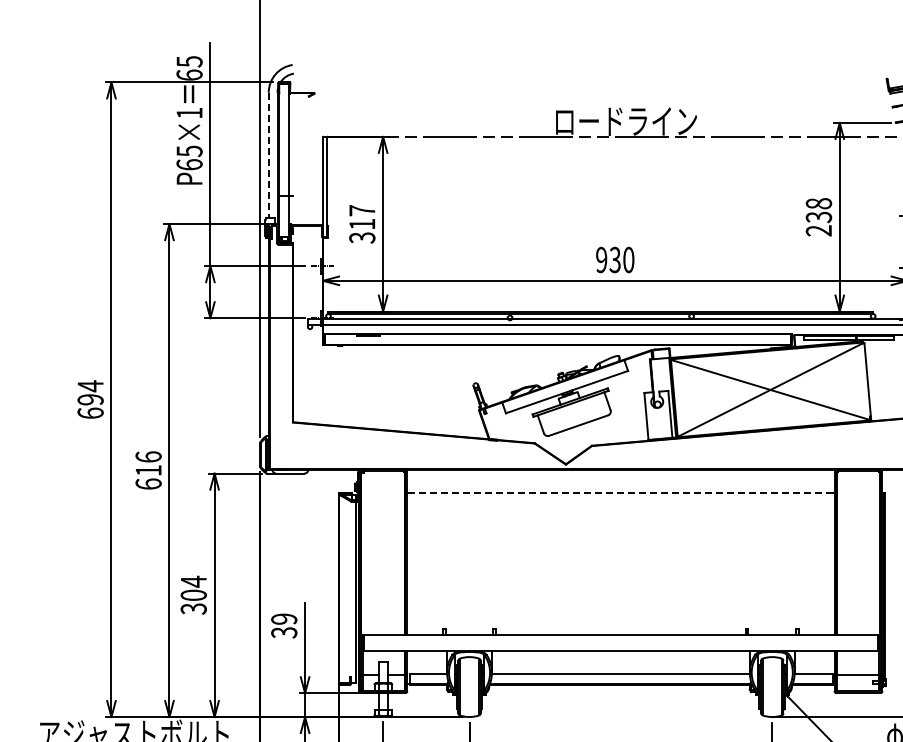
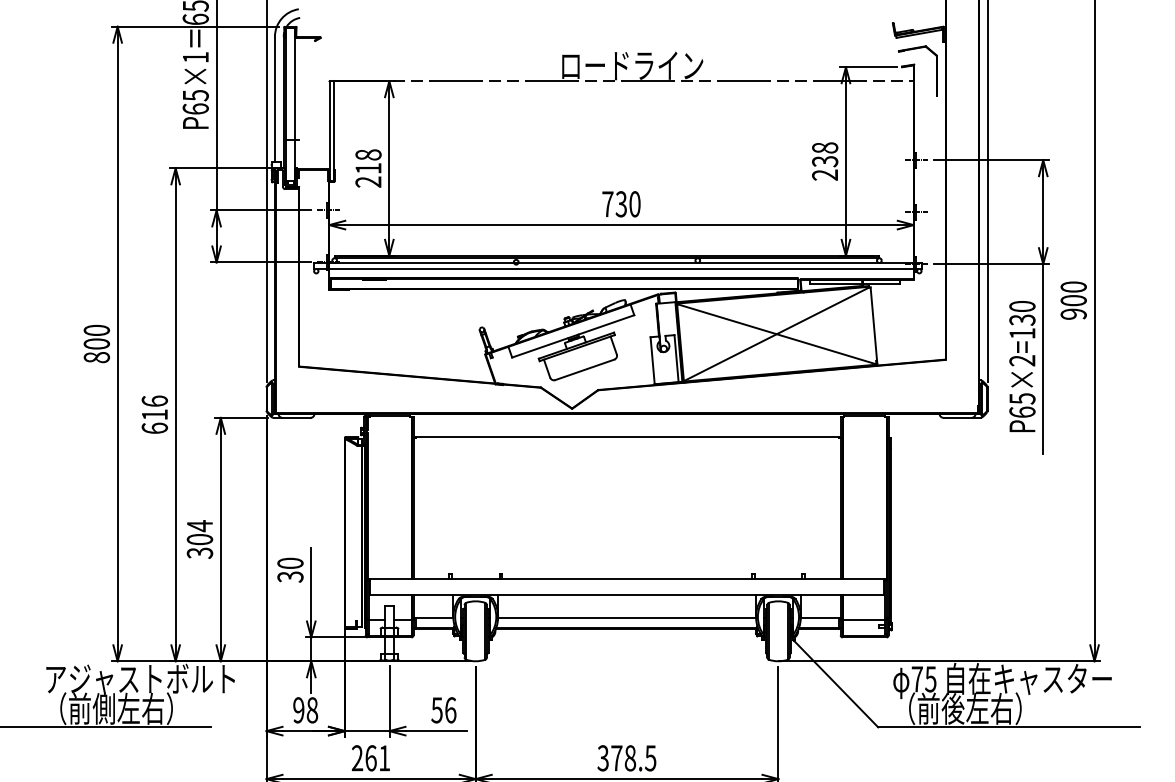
line: (268, 155) -> (274, 99), dashed -> solid
text: (362, 224) -> (368, 168), 317 -> 218
text: (601, 260) -> (607, 204), 930 -> 730
text: (90, 399) -> (96, 343), 694 -> 800
line: (621, 493) -> (627, 437), dashed -> solid
text: (284, 618) -> (290, 562), 39 -> 30

